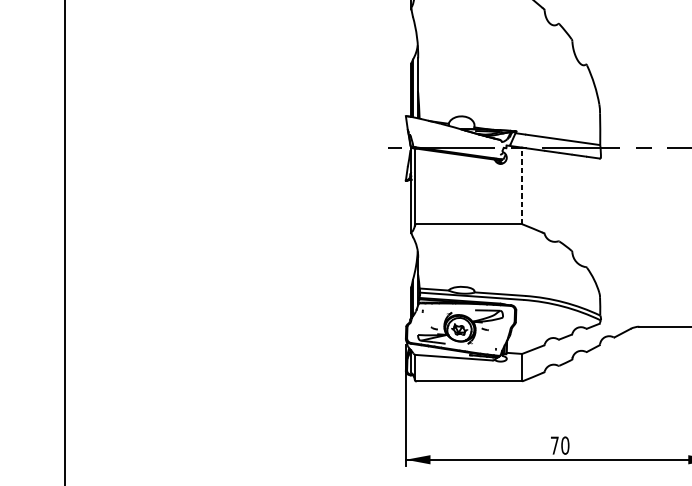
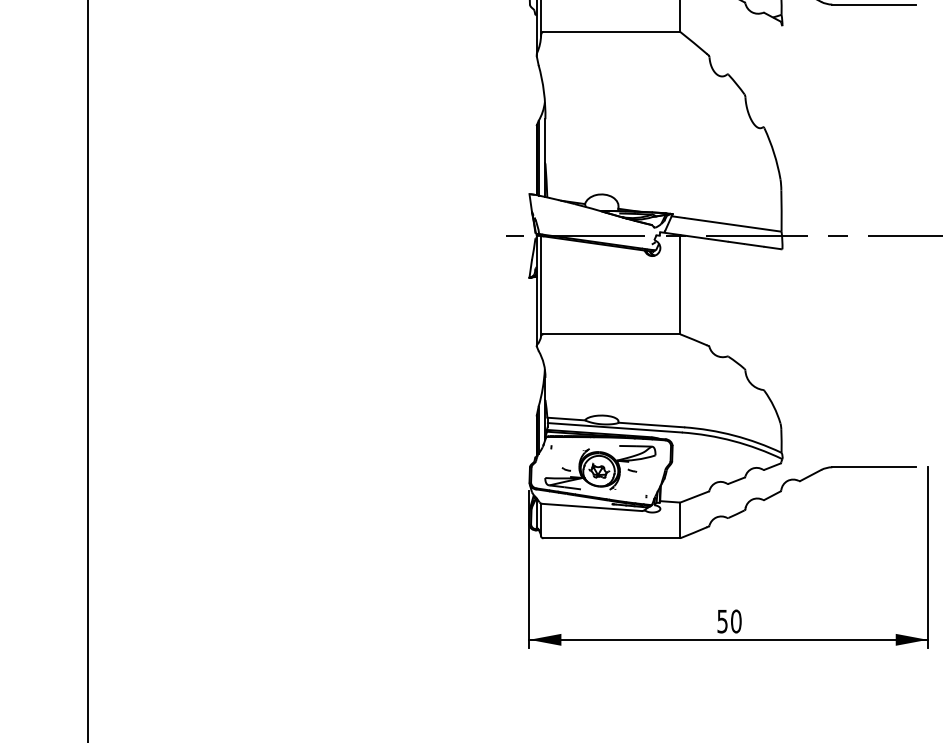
line: (522, 185) -> (680, 284), dashed -> solid
text: (554, 445) -> (722, 621), 70 -> 50

